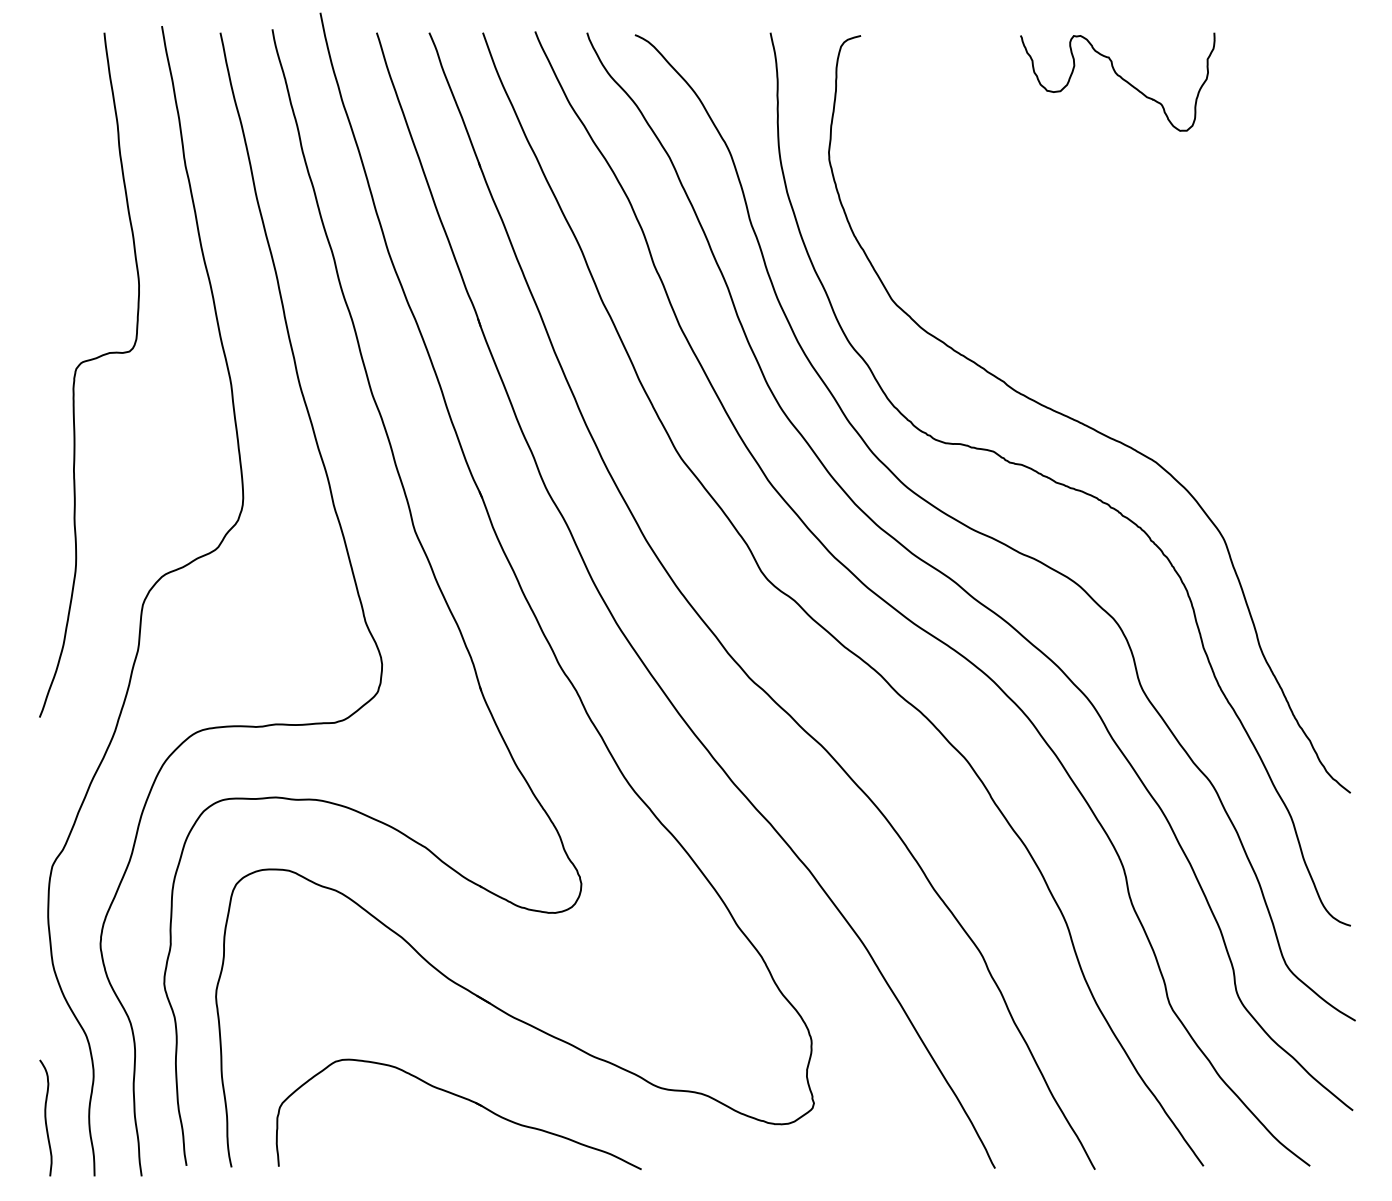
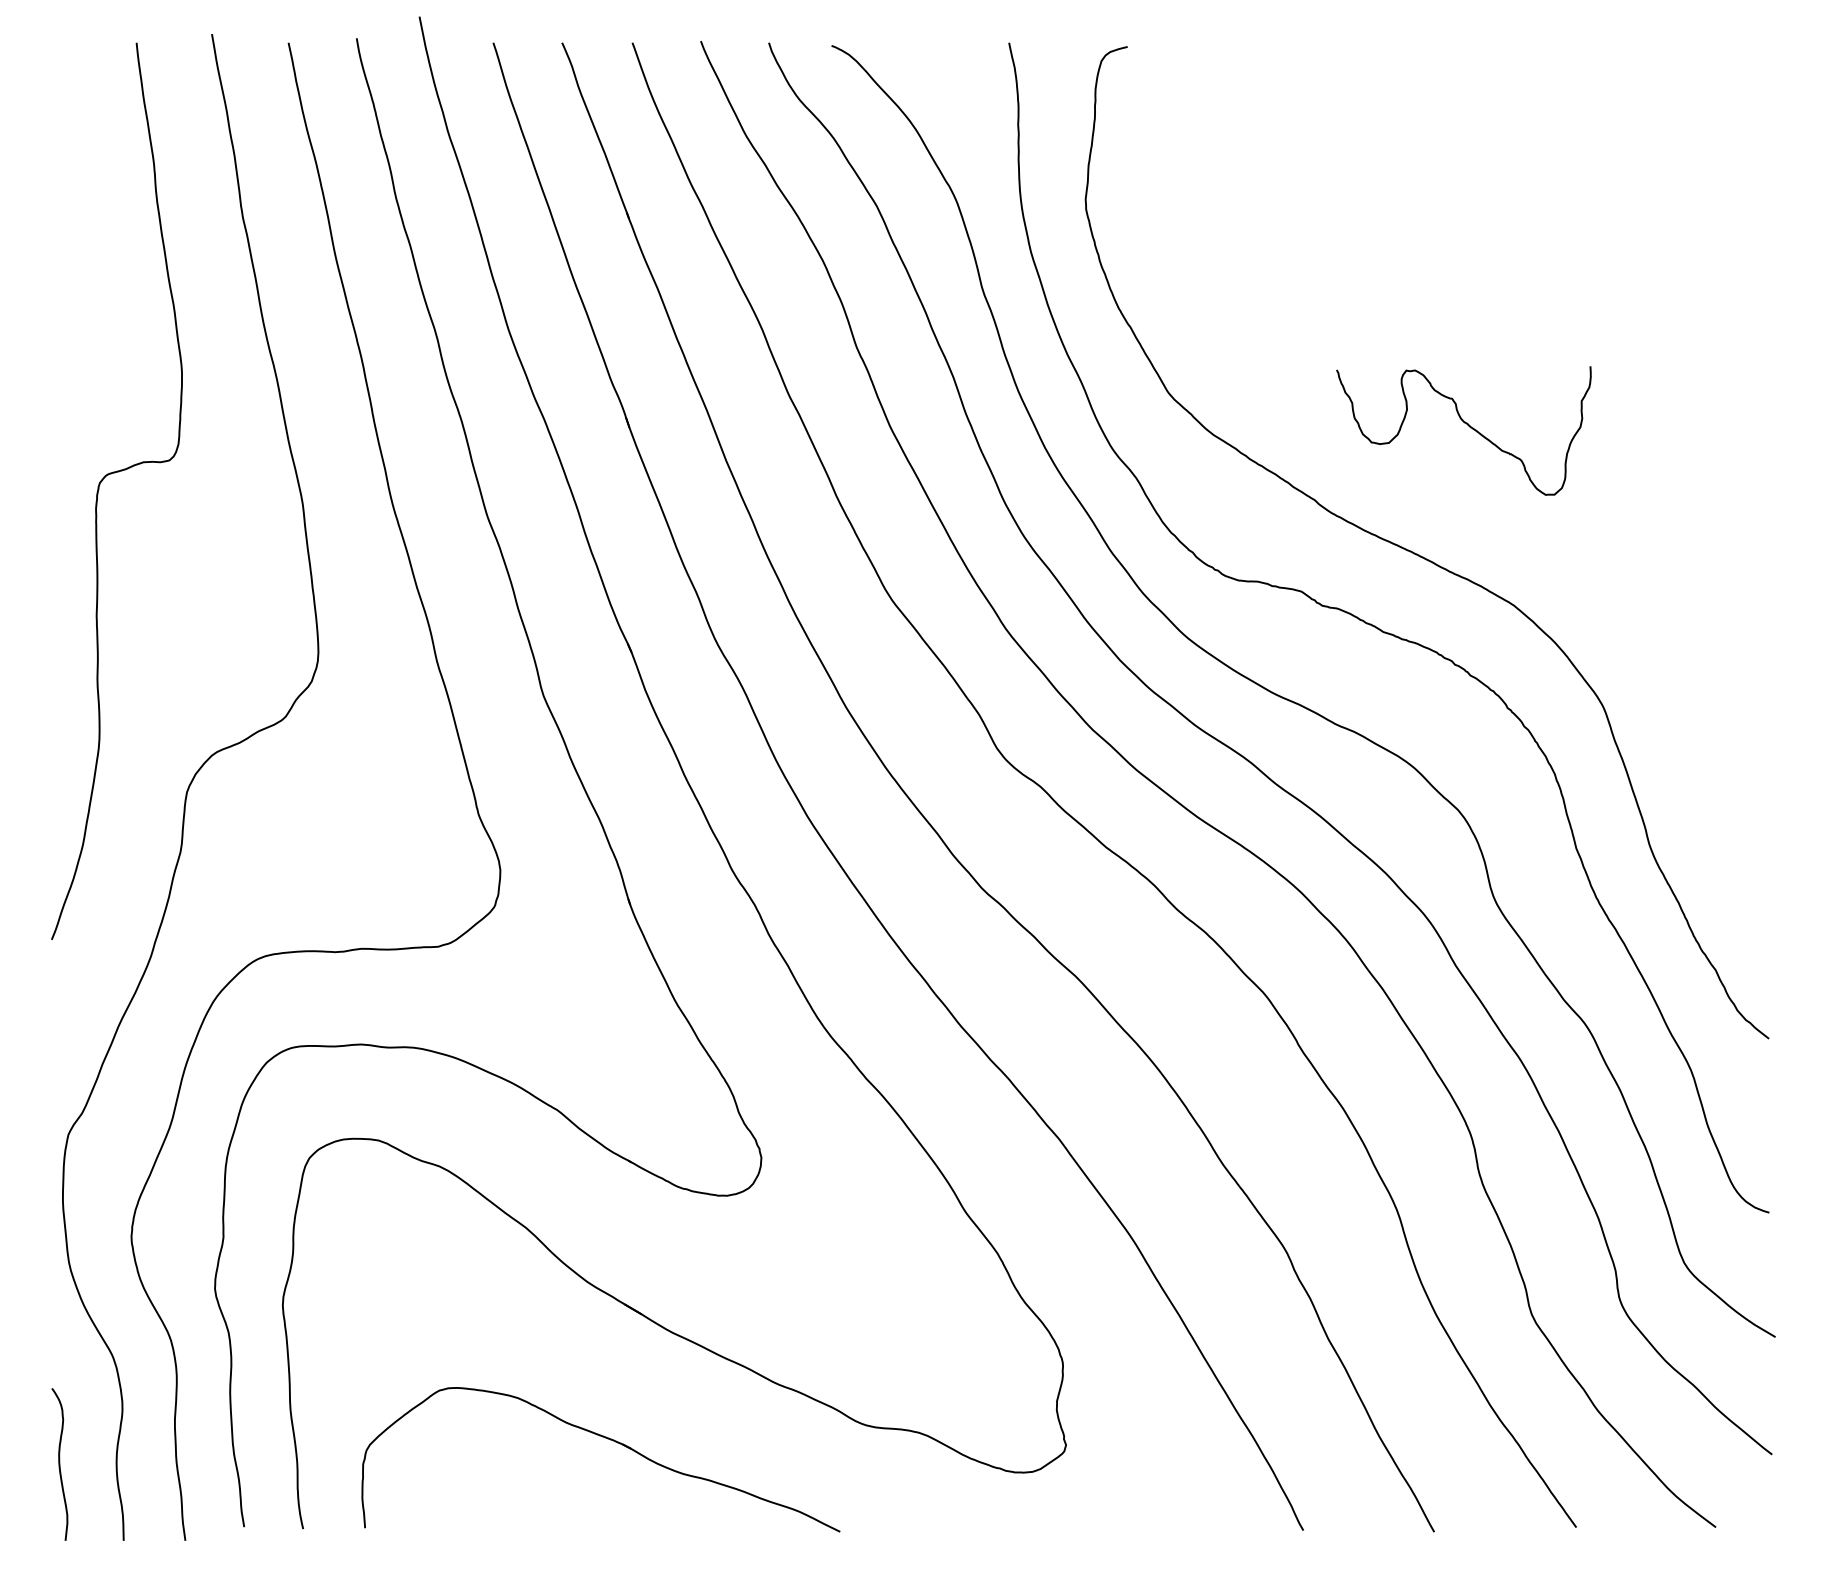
curve: (1120, 78) -> (1467, 426), moved

